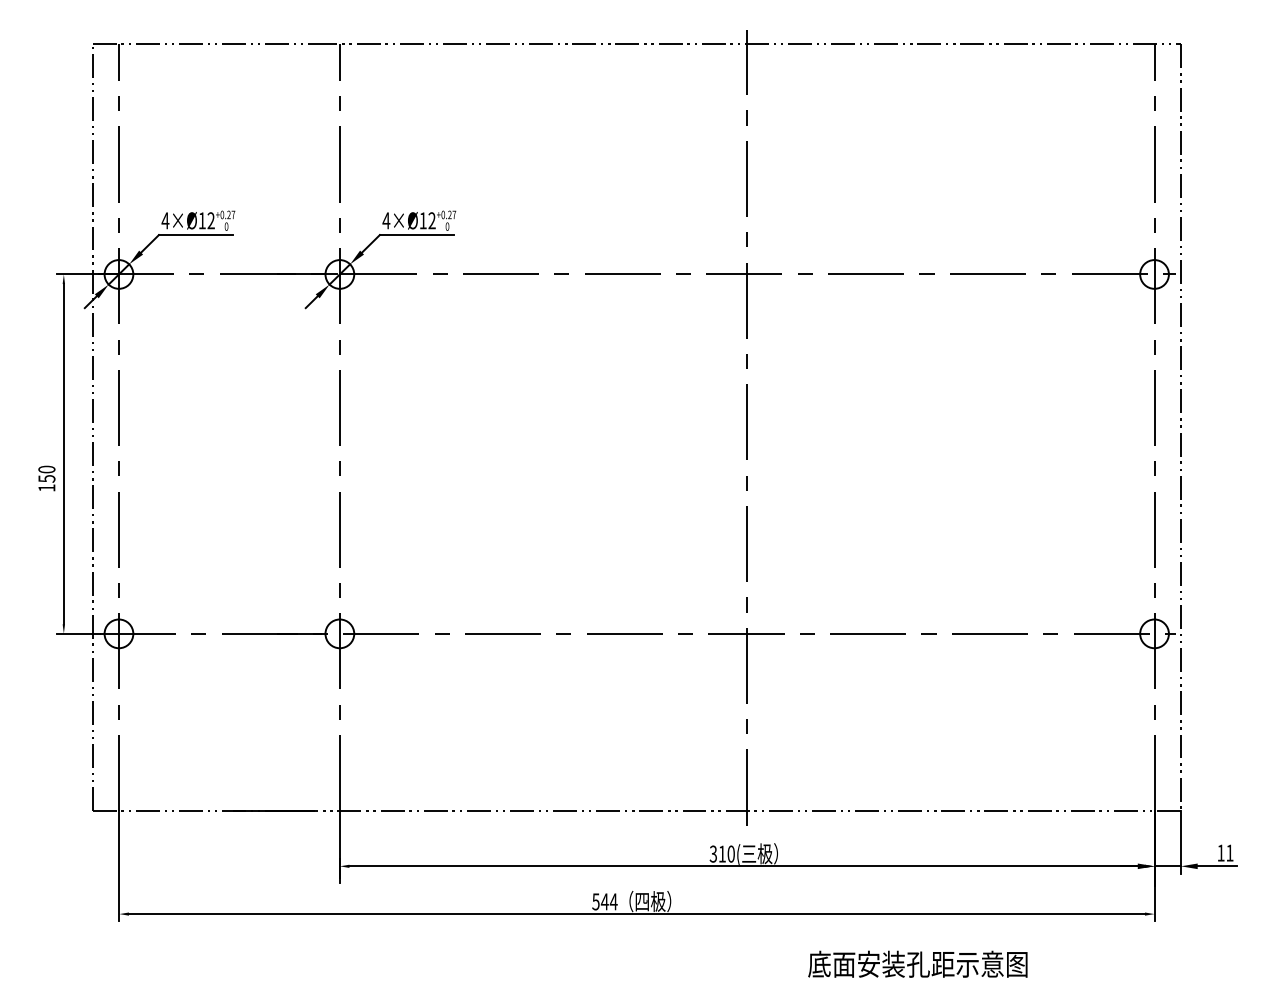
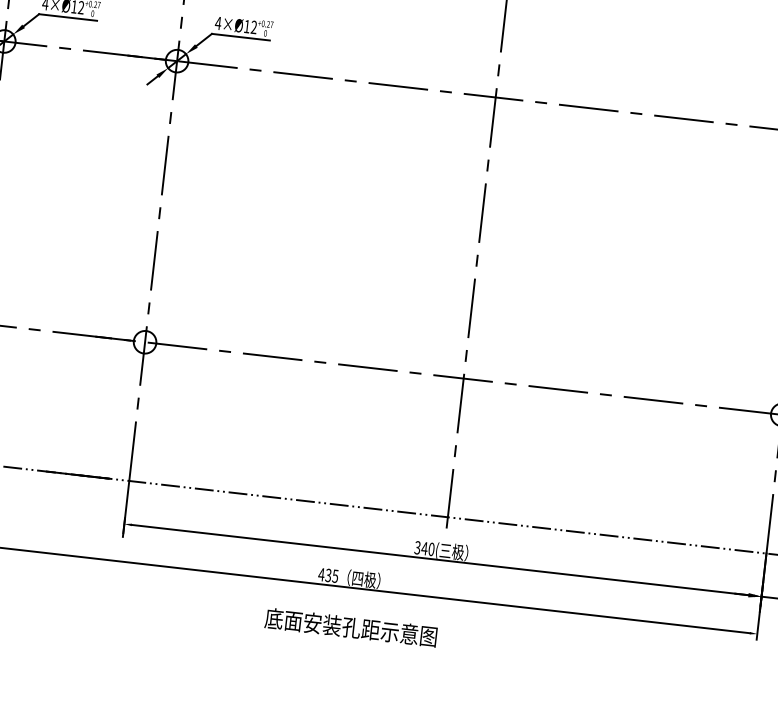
text: (722, 853) -> (424, 548), 310( -> 340(
text: (604, 901) -> (328, 575), 544 -> 435
text: (917, 963) -> (350, 626), moved

